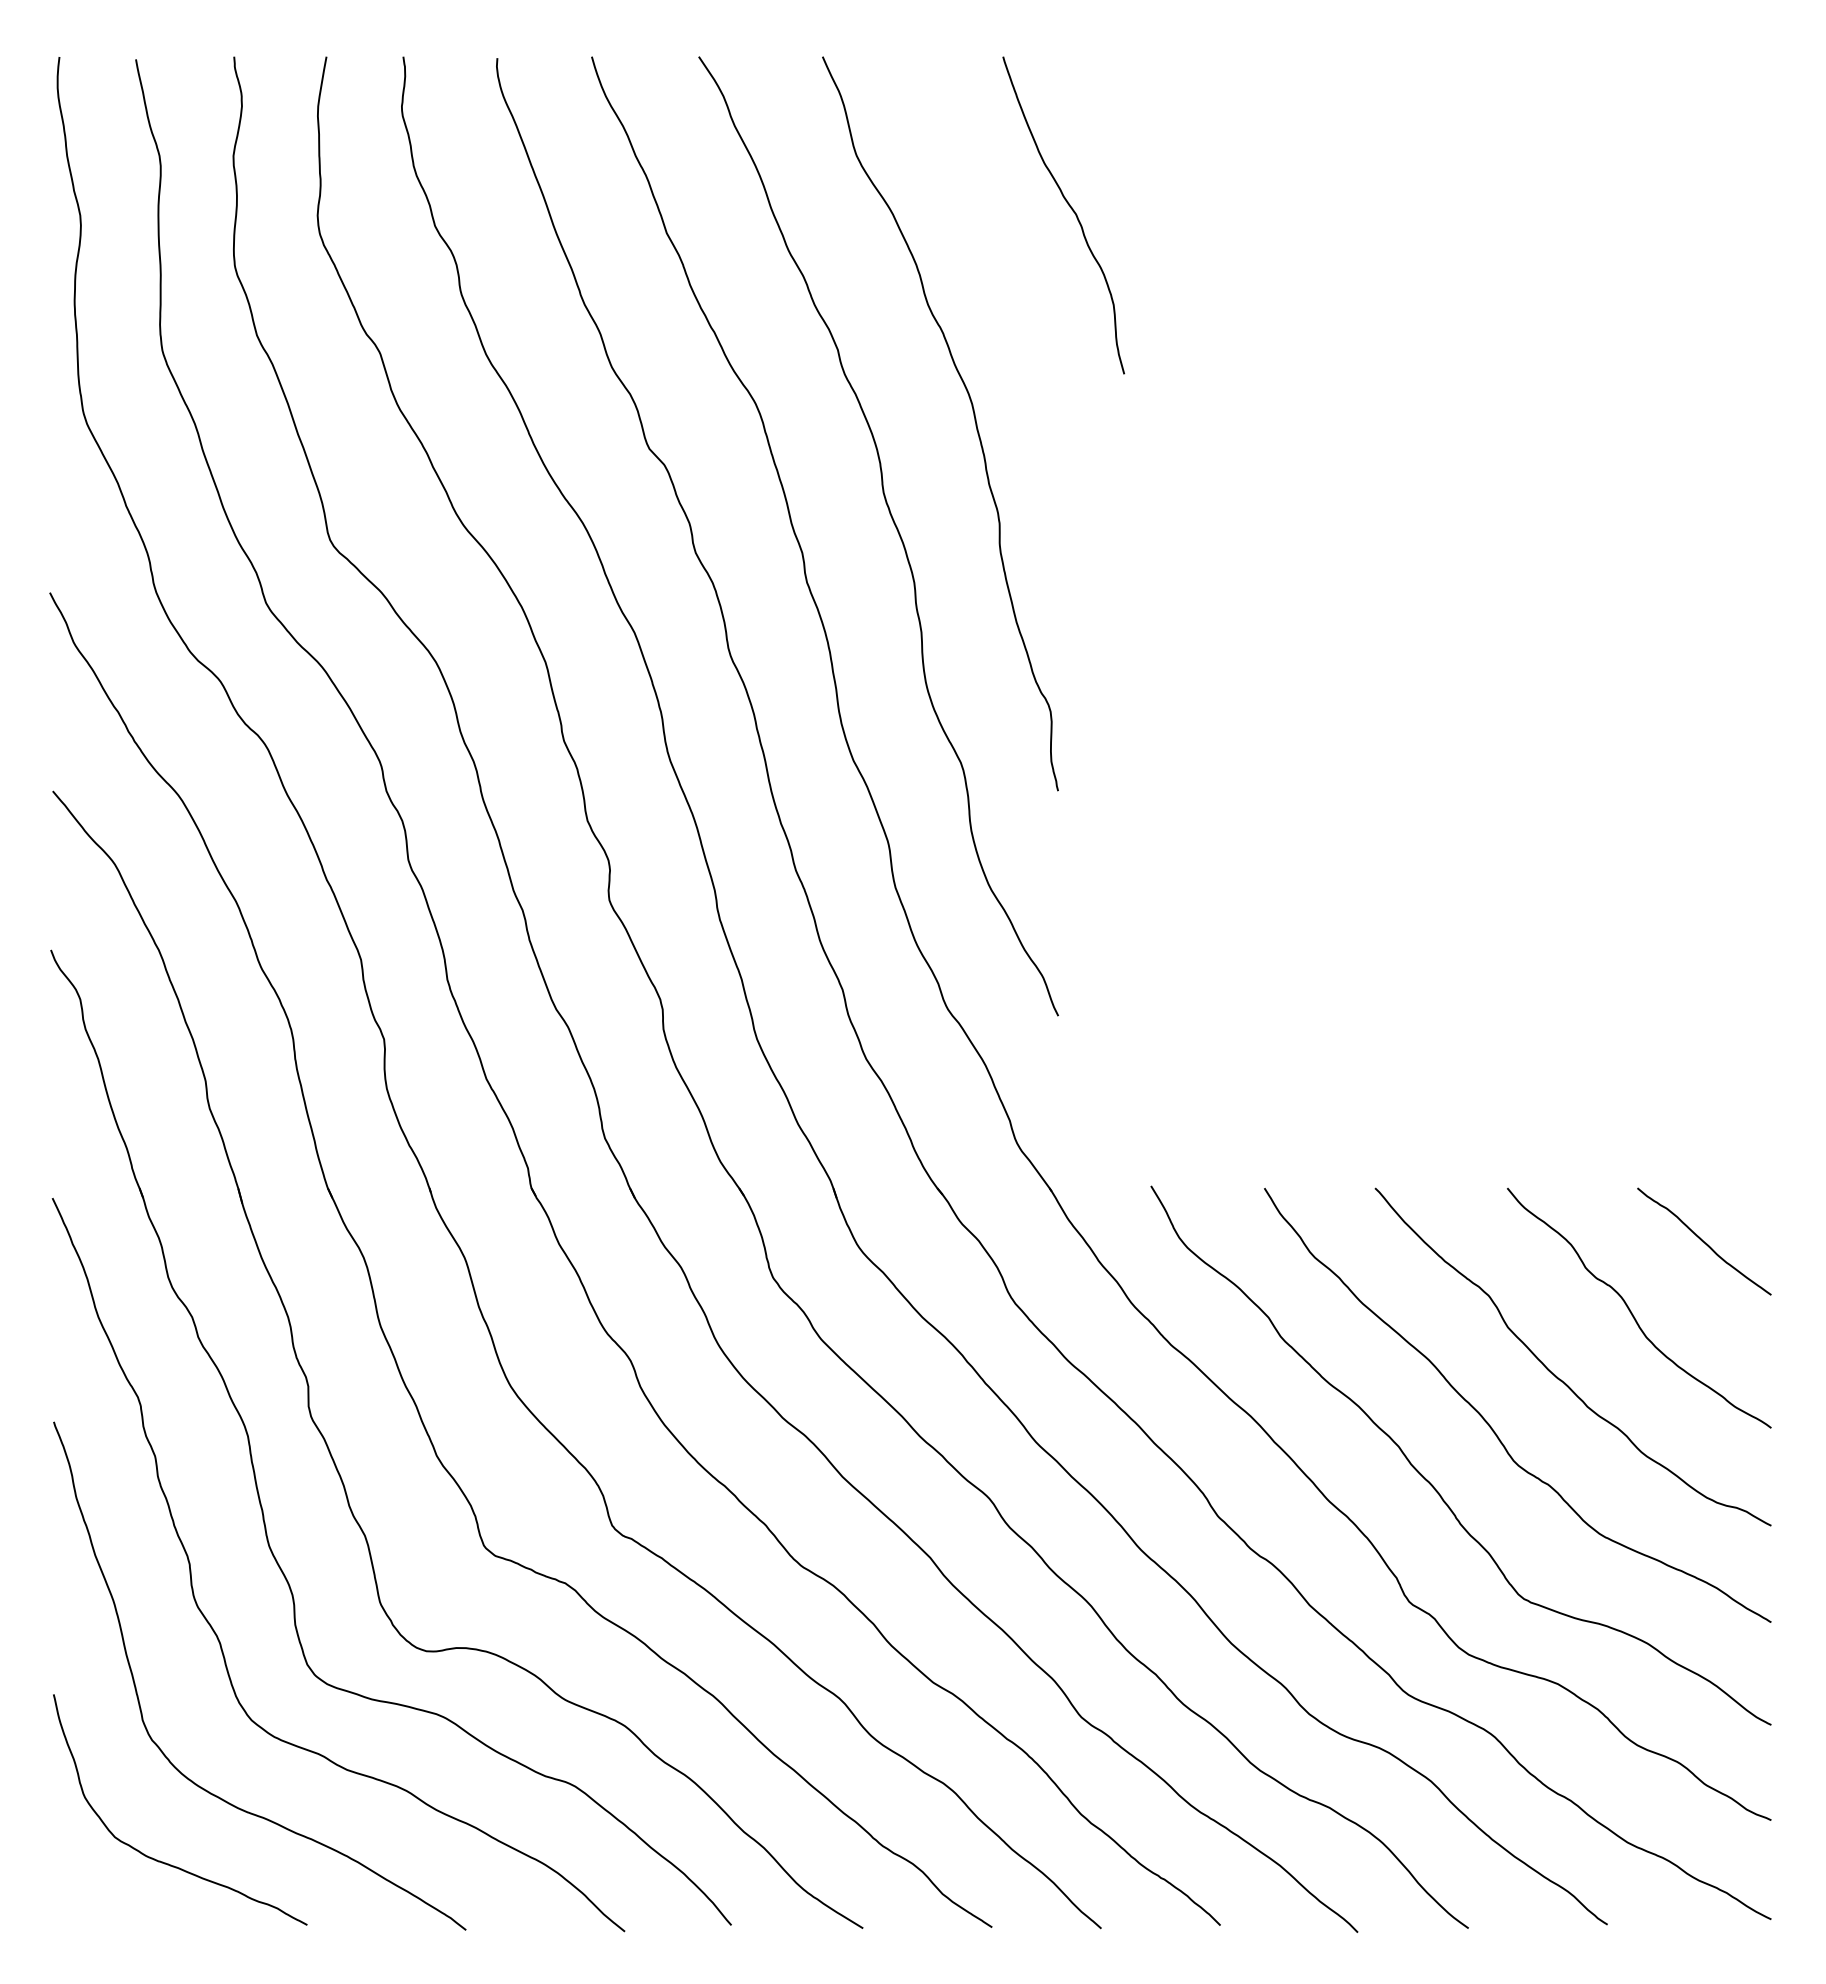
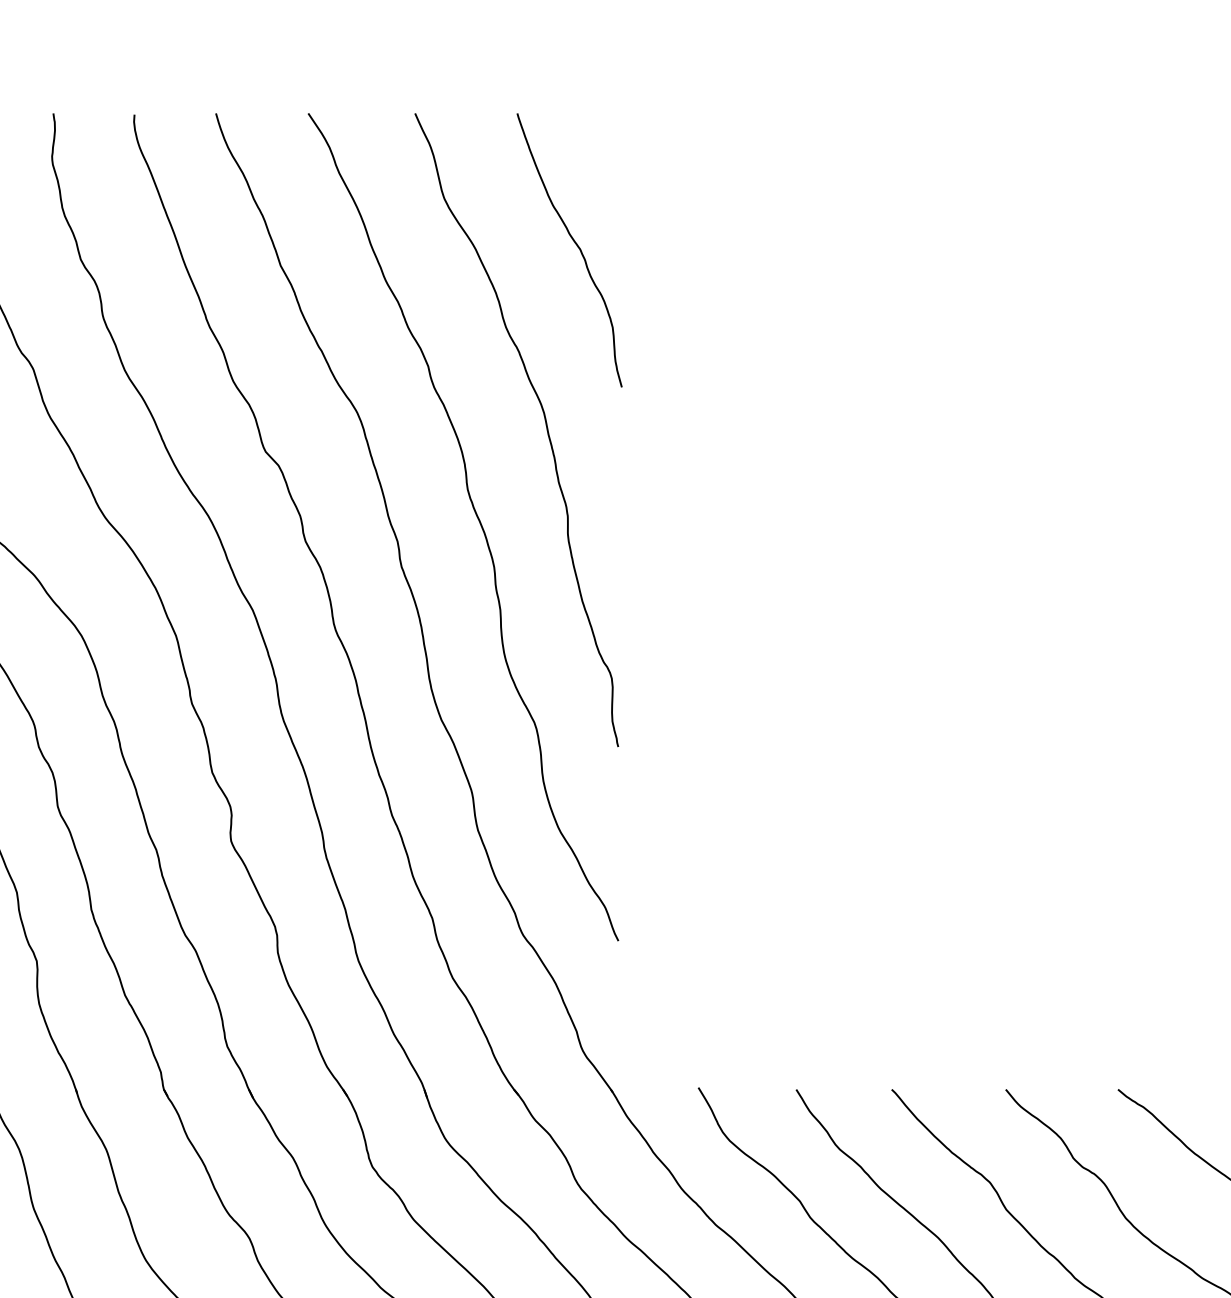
curve: (1072, 211) -> (577, 246), moved

